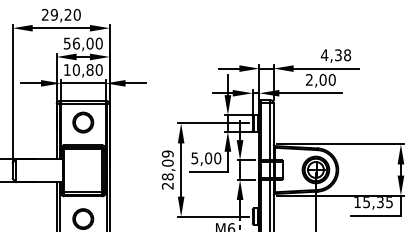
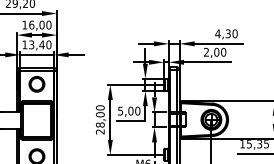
text: (66, 43) -> (24, 25), 56,00 -> 16,00
text: (347, 54) -> (235, 33), 4,38 -> 4,30
text: (82, 69) -> (36, 44), 10,80 -> 13,40
text: (167, 153) -> (100, 107), 28,09 -> 28,00

